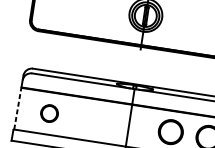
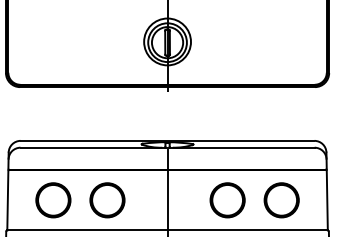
line: (17, 108) -> (7, 200), dashed -> solid
part: (49, 113) -> (53, 200), size x1.43
part: (87, 119) -> (107, 200), added

